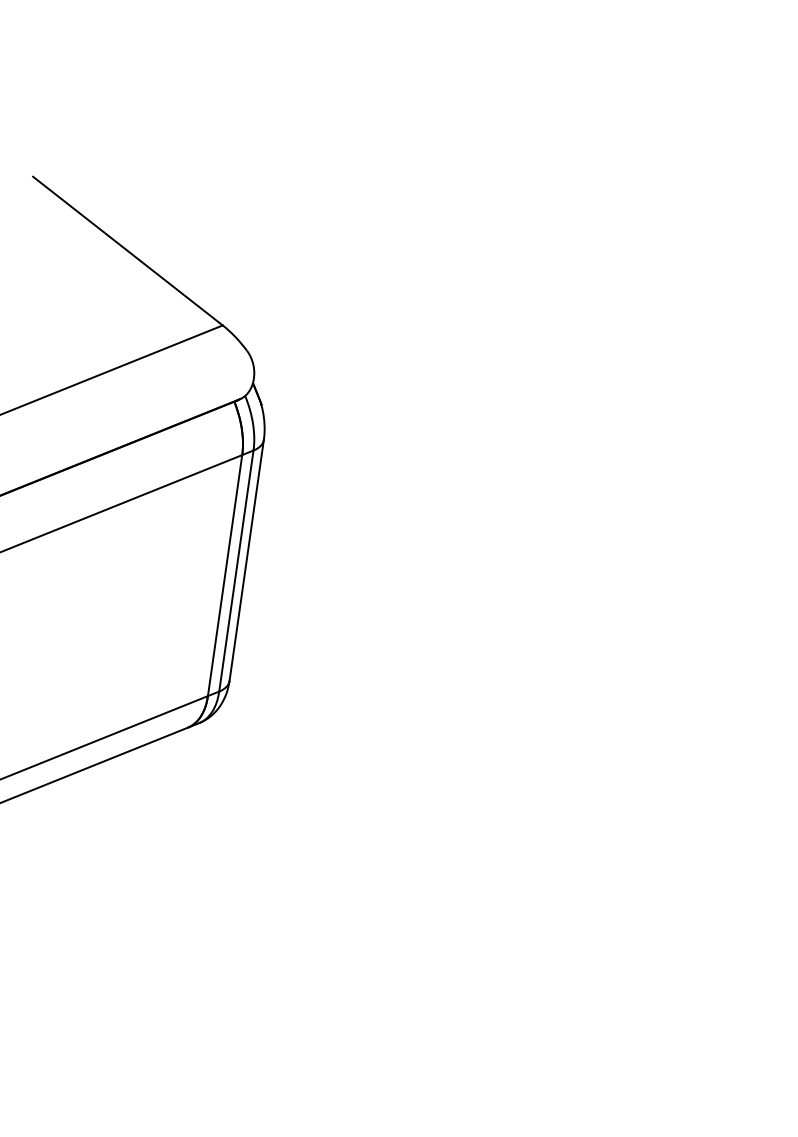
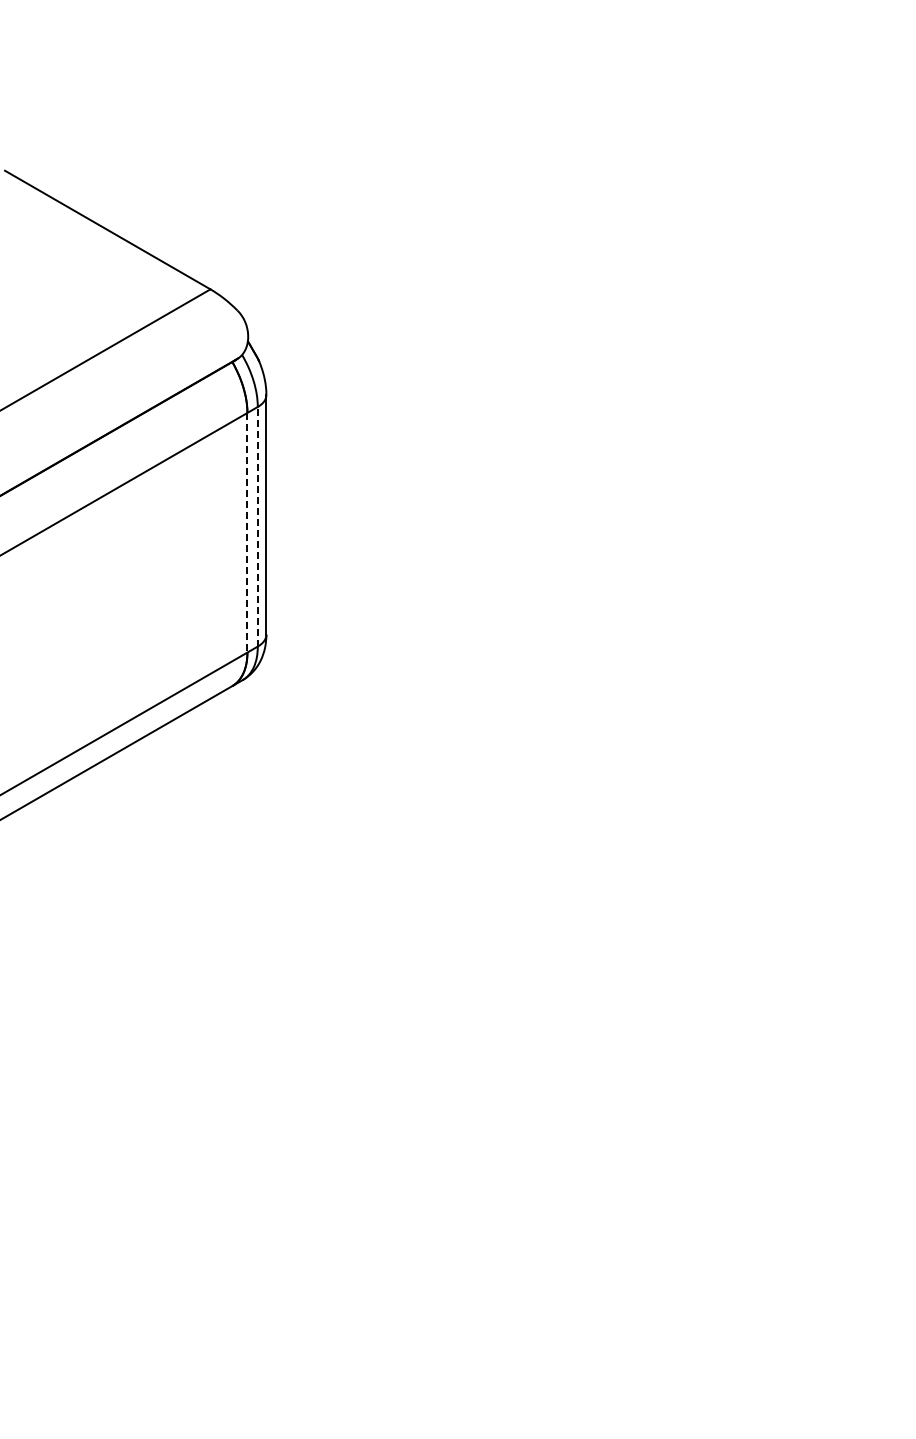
line: (236, 570) -> (257, 526), solid -> dashed
line: (225, 575) -> (247, 532), solid -> dashed

